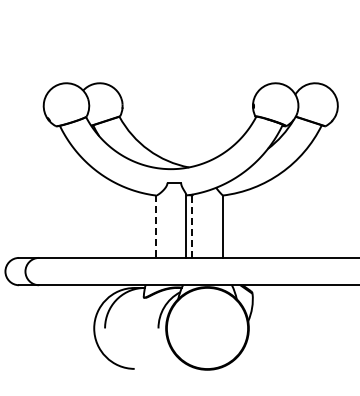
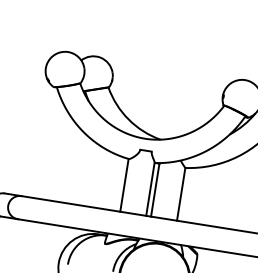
line: (155, 227) -> (124, 185), dashed -> solid
line: (192, 227) -> (155, 190), dashed -> solid

